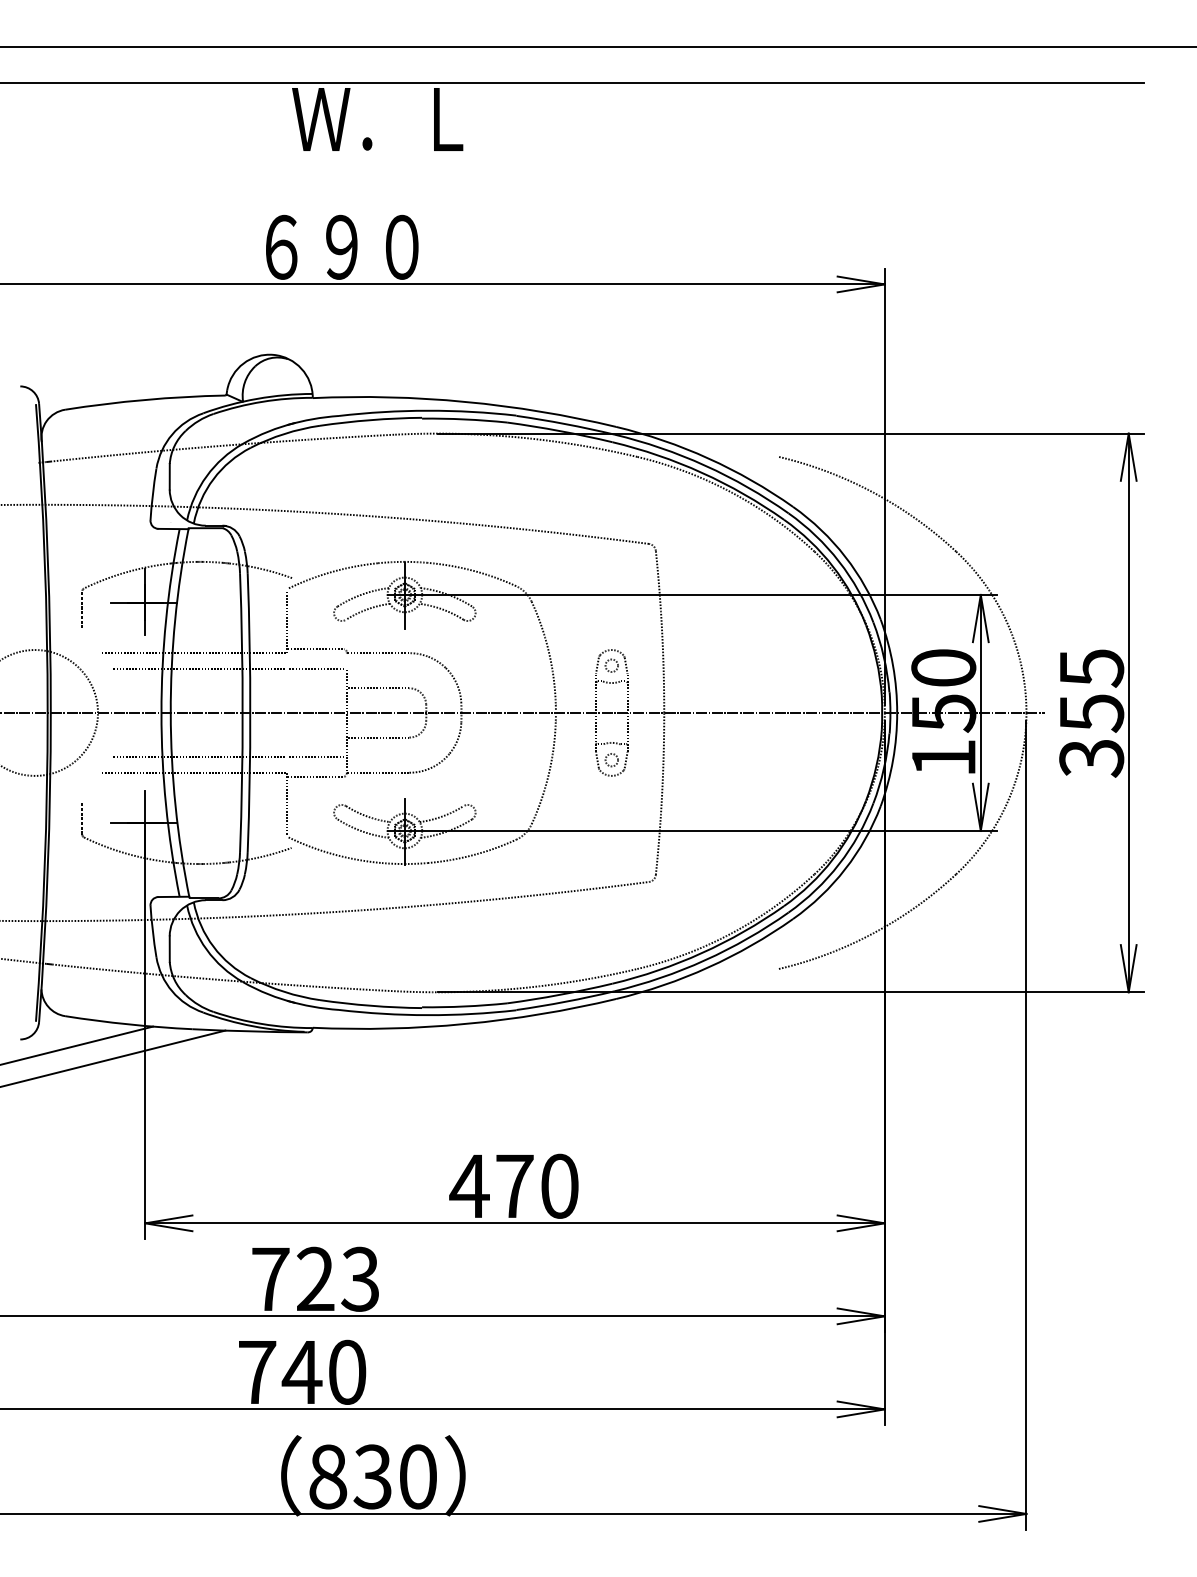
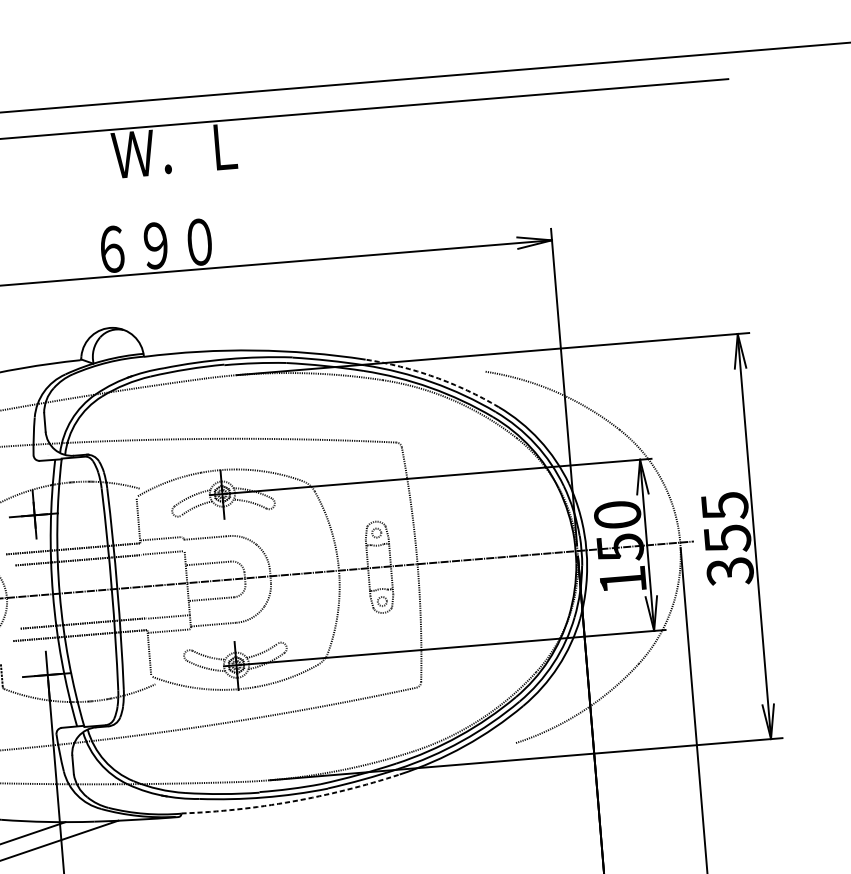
arc: (708, 458) -> (434, 377), solid -> dashed
arc: (465, 1024) -> (292, 801), solid -> dashed

